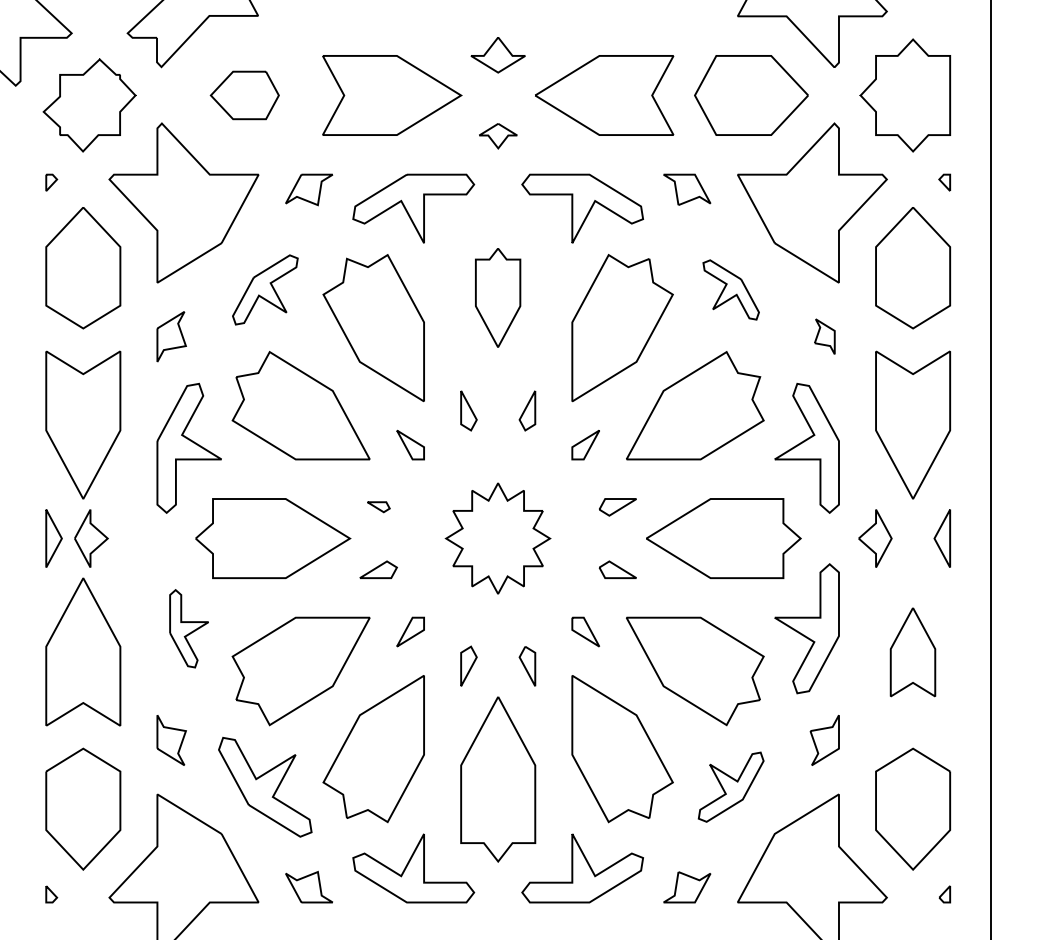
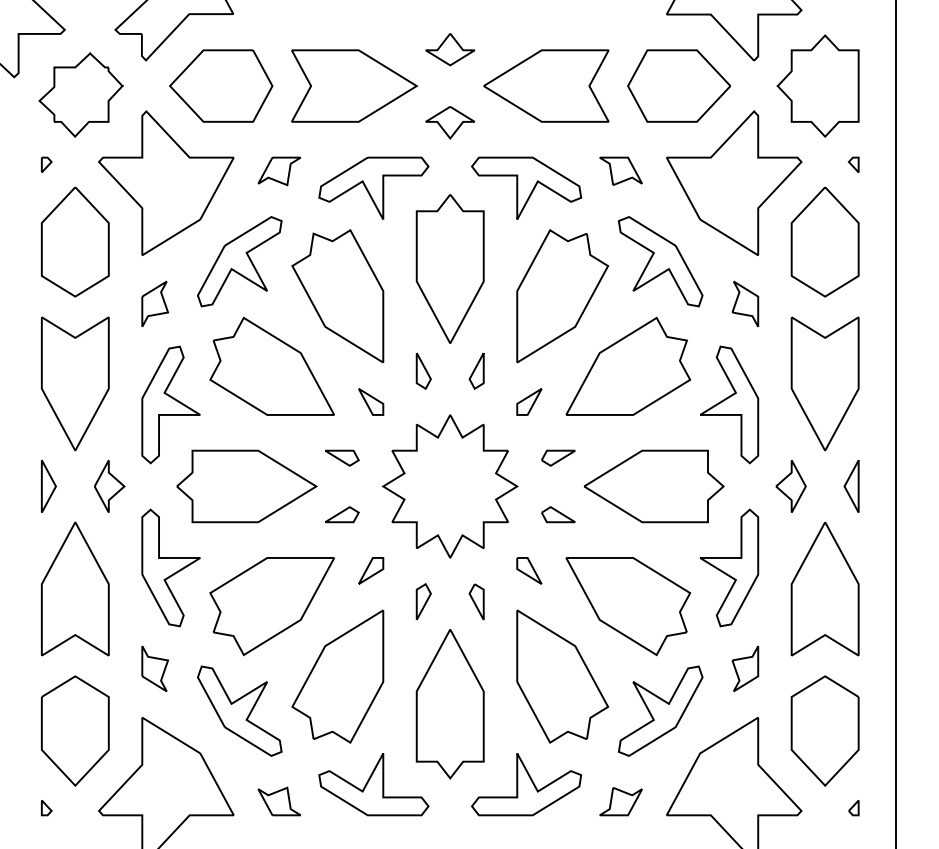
part: (245, 94) -> (221, 85), size x1.67
part: (498, 135) -> (450, 122), size x1.43
part: (264, 289) -> (239, 261), size x1.43
part: (730, 289) -> (660, 261), size x1.67
part: (497, 297) -> (449, 268), size x1.67
part: (824, 336) -> (745, 303), size x1.43
part: (378, 506) -> (342, 457), size x1.67
part: (91, 538) -> (109, 486), moved
part: (497, 538) -> (449, 486), size x1.43
part: (188, 628) -> (170, 567), size x1.67
part: (912, 652) -> (824, 589), size x1.67
part: (730, 786) -> (660, 710), size x1.43

